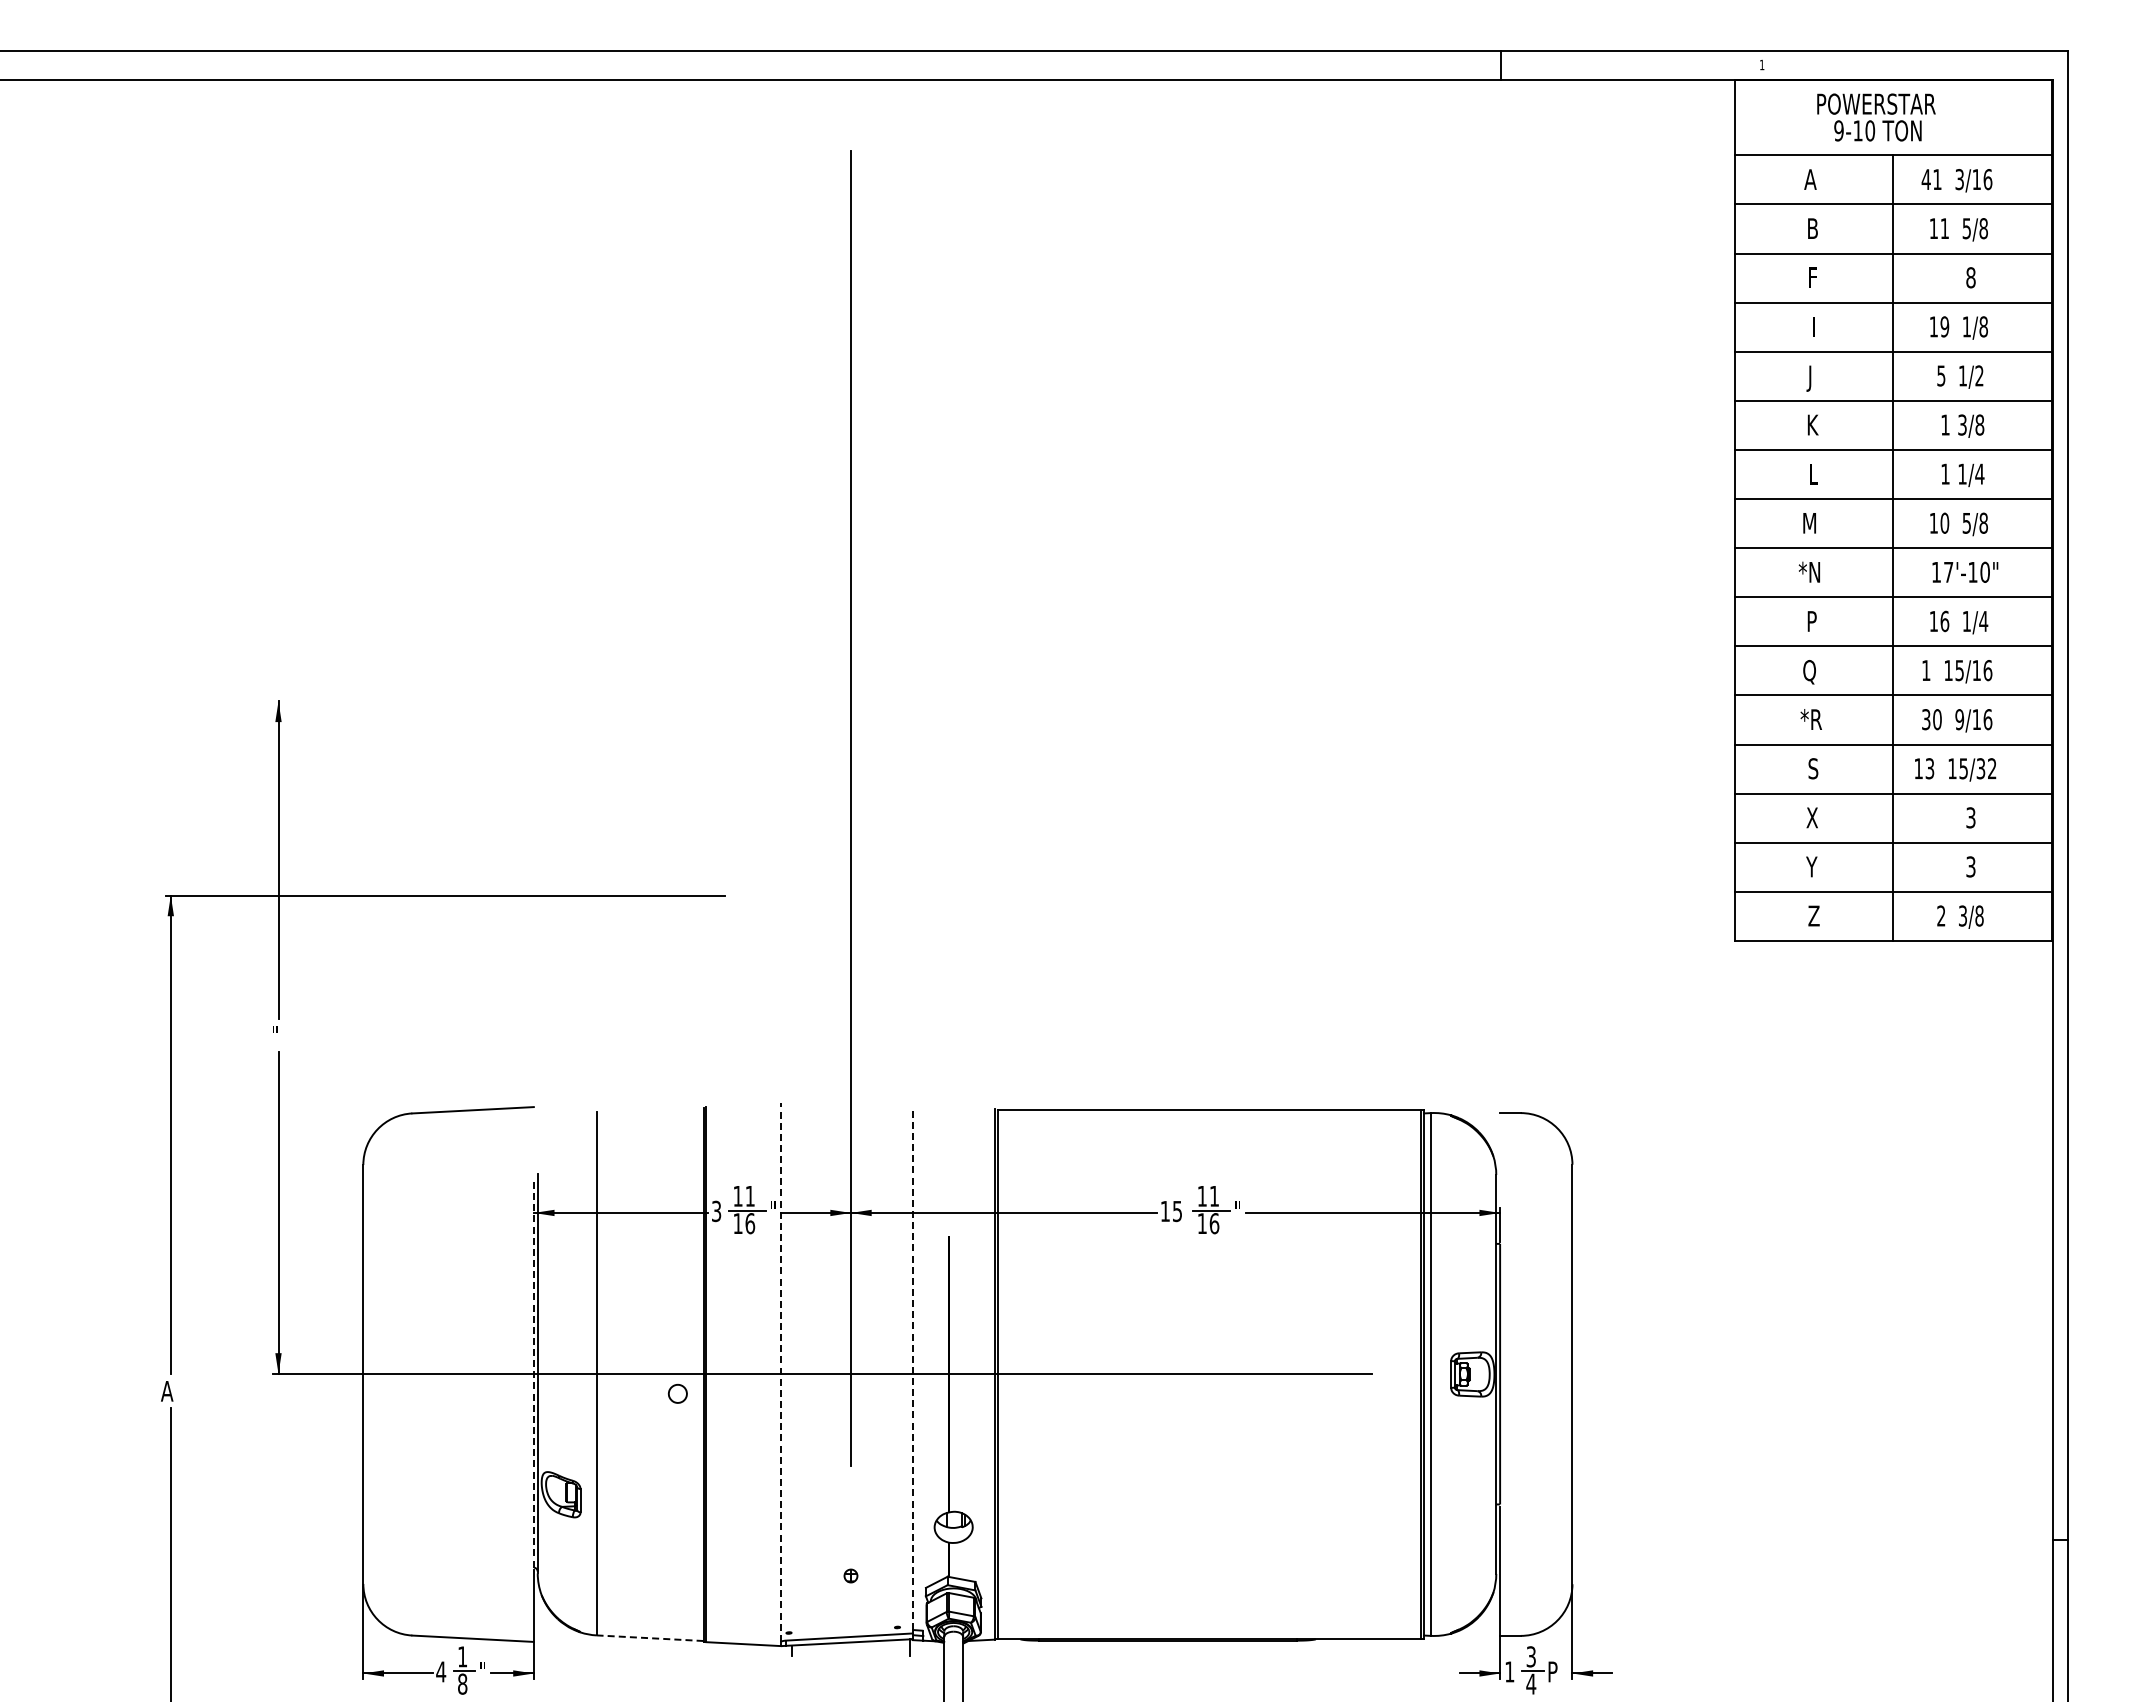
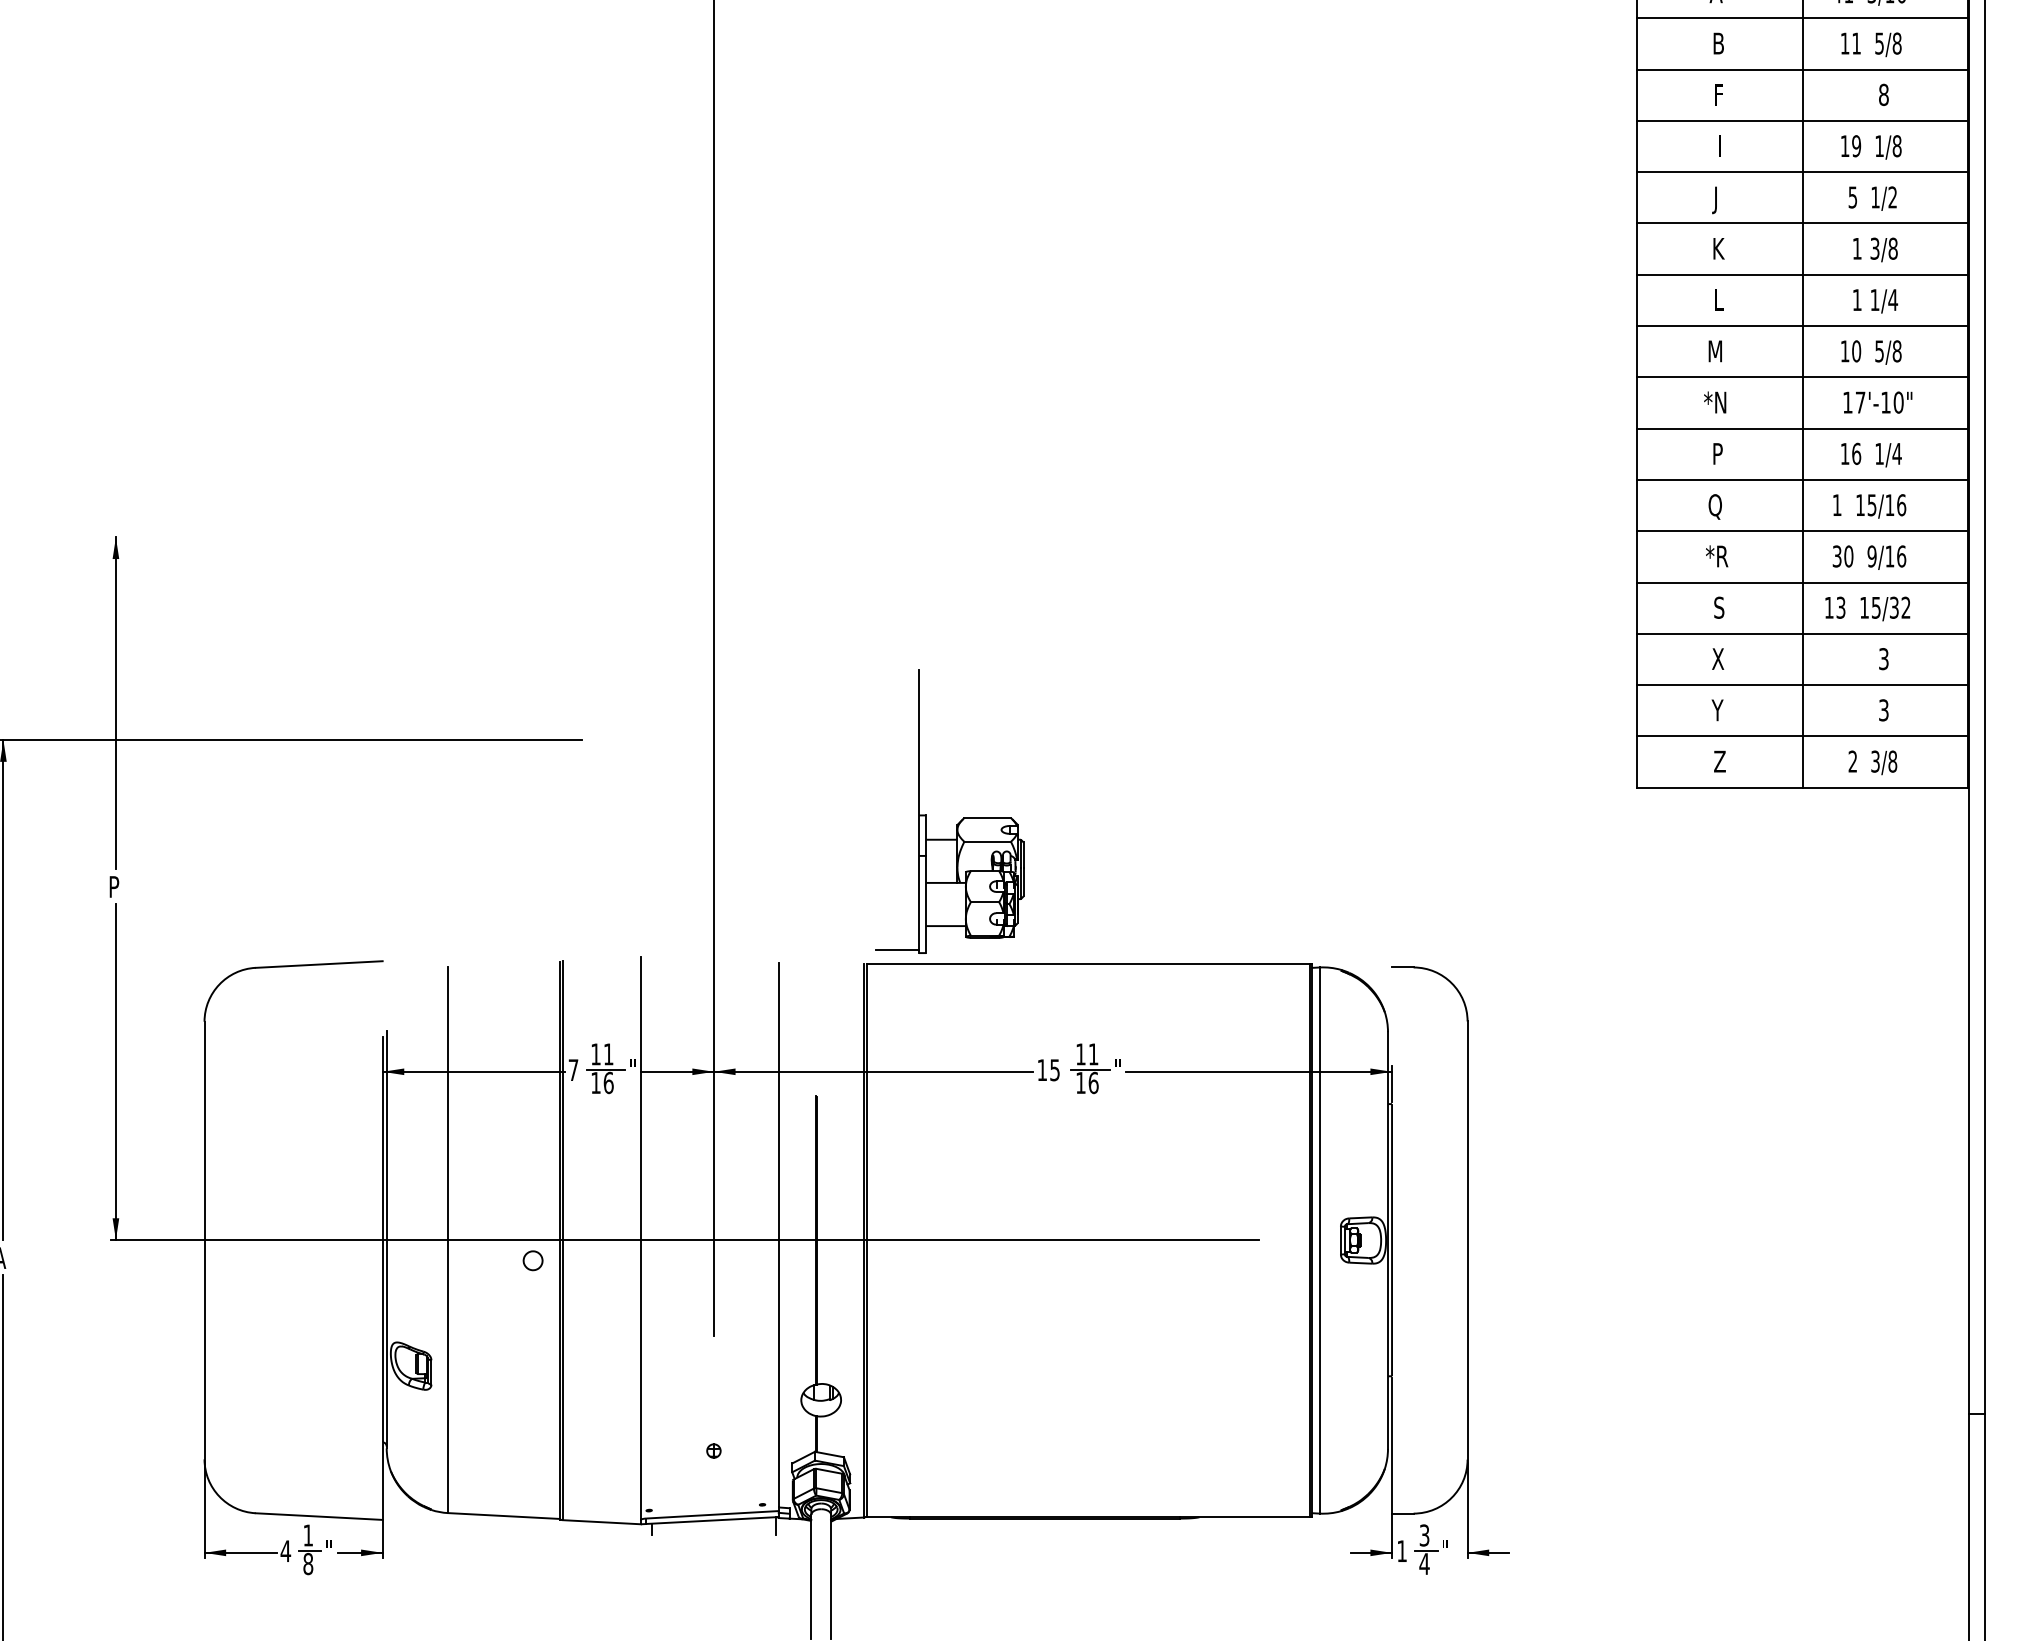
part: (1086, 972) -> (959, 820), added
text: (276, 1035) -> (113, 886), " -> P
text: (716, 1211) -> (573, 1070), 3 -> 7
line: (913, 1369) -> (779, 1235), dashed -> solid
line: (781, 1371) -> (641, 1237), dashed -> solid
line: (533, 1373) -> (382, 1239), dashed -> solid
line: (650, 1638) -> (504, 1516), dashed -> solid
text: (1552, 1671) -> (1446, 1550), P -> "

